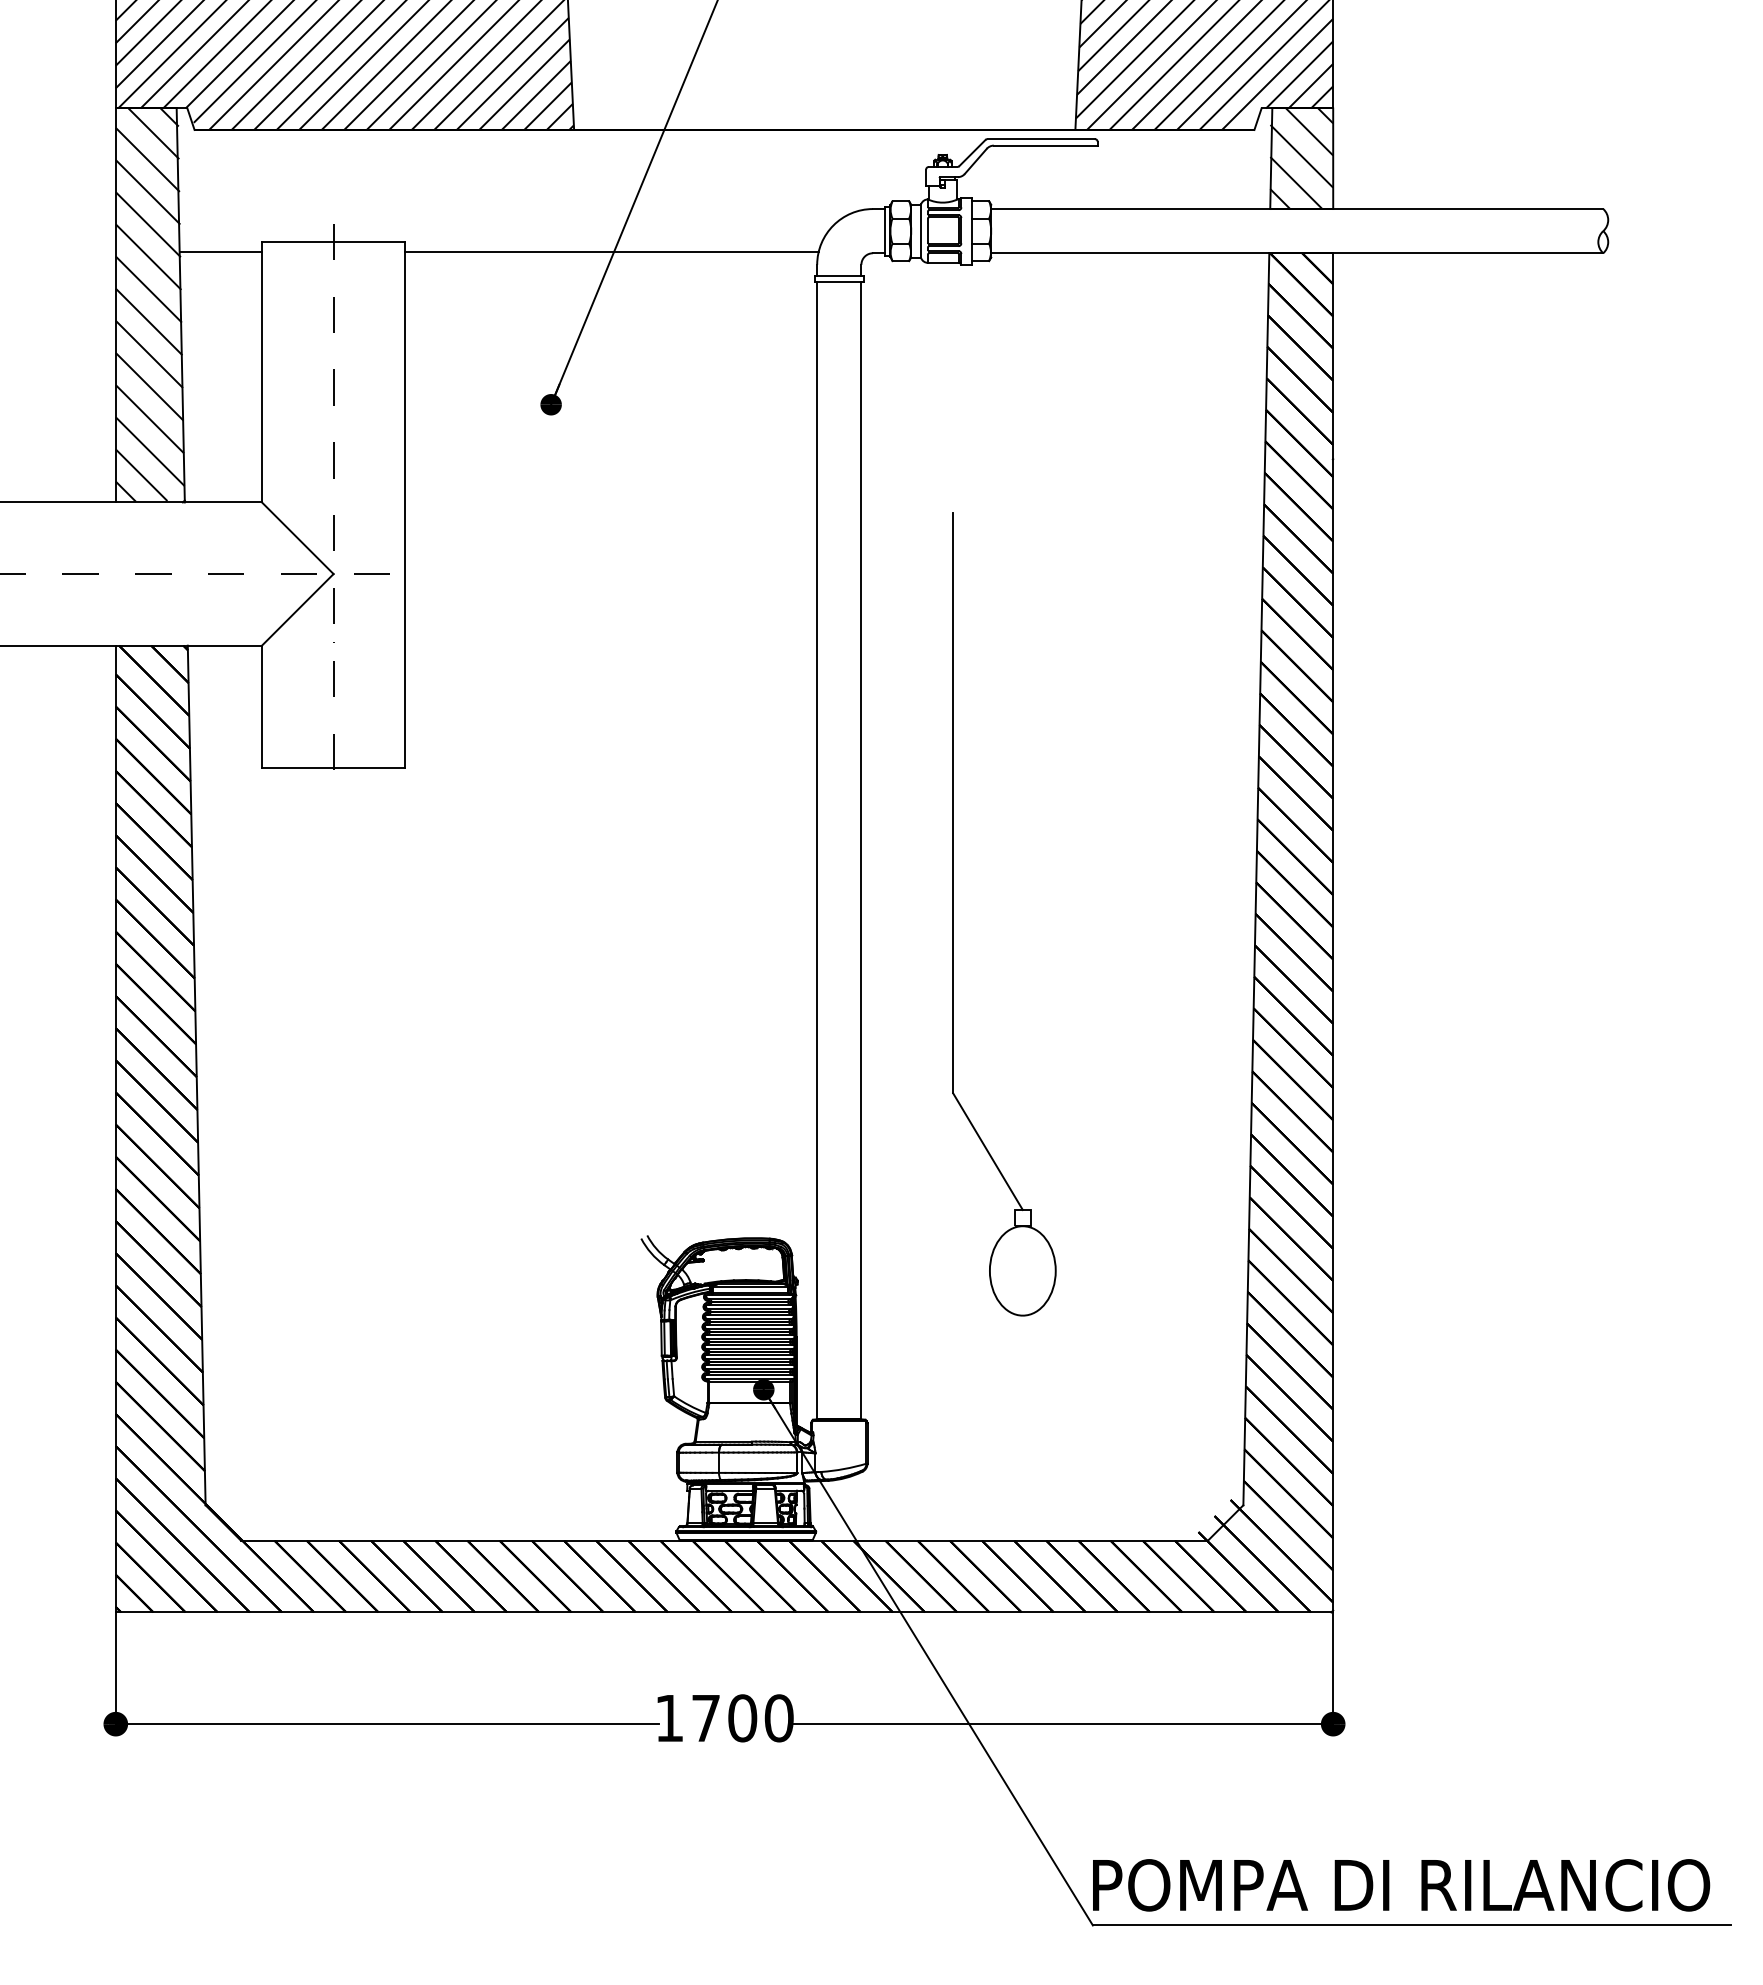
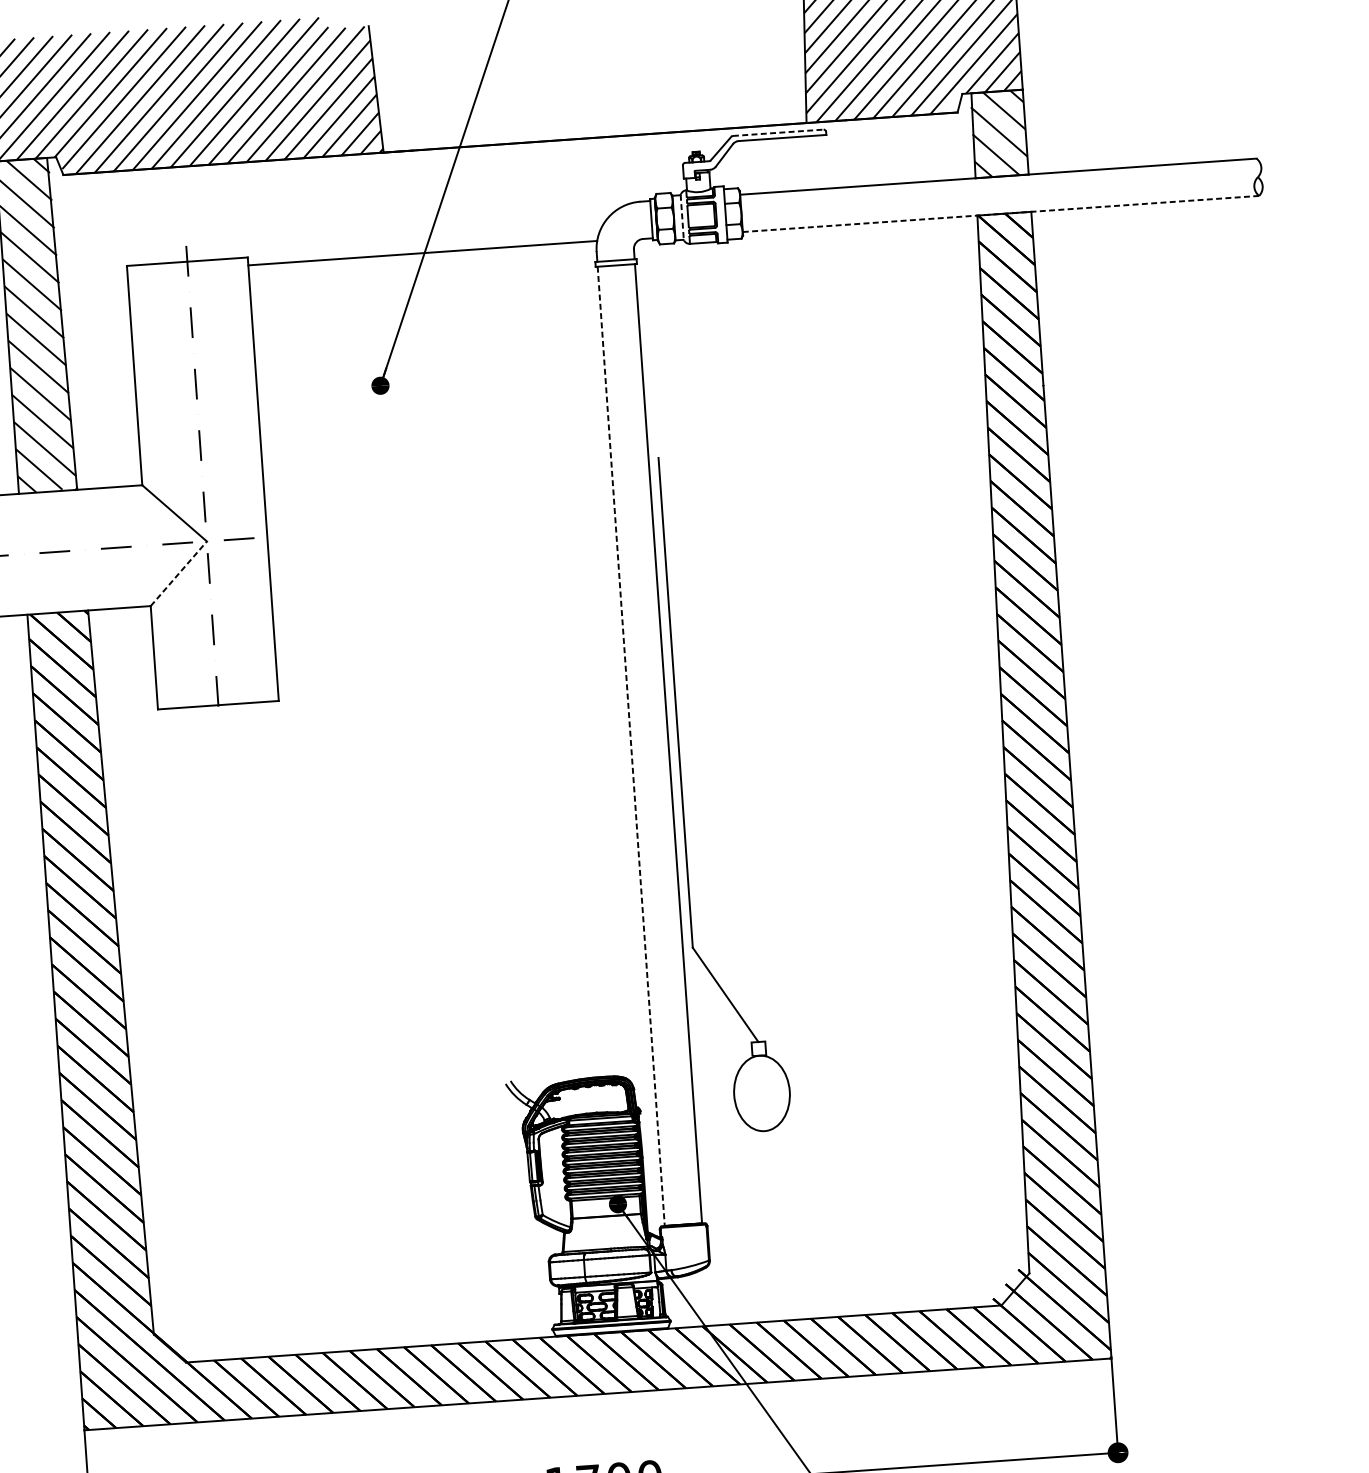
line: (1041, 139) -> (778, 133), solid -> dashed
line: (921, 231) -> (682, 217), solid -> dashed
line: (220, 251) -> (92, 276), removed
line: (1296, 253) -> (1000, 214), solid -> dashed
line: (297, 609) -> (178, 573), solid -> dashed
line: (817, 850) -> (631, 746), solid -> dashed
part: (953, 914) -> (682, 796), moved

